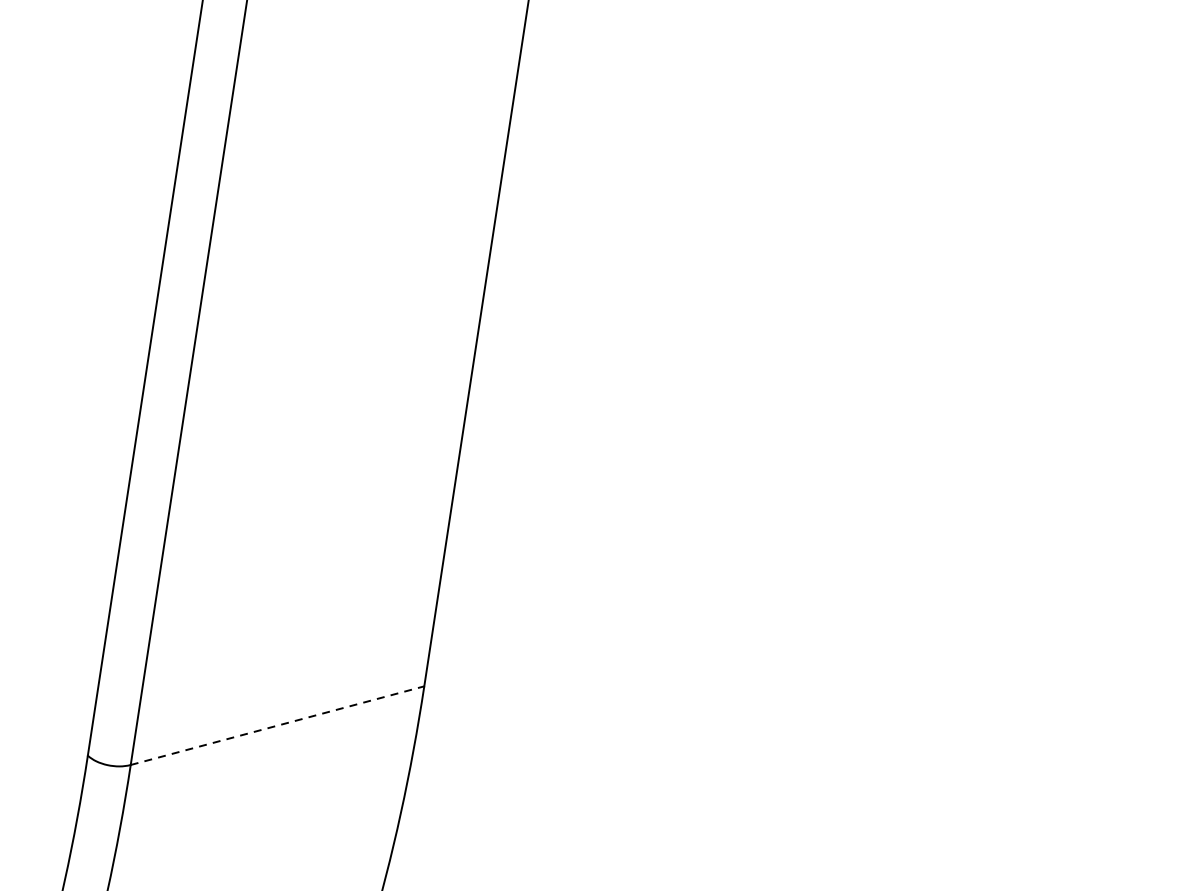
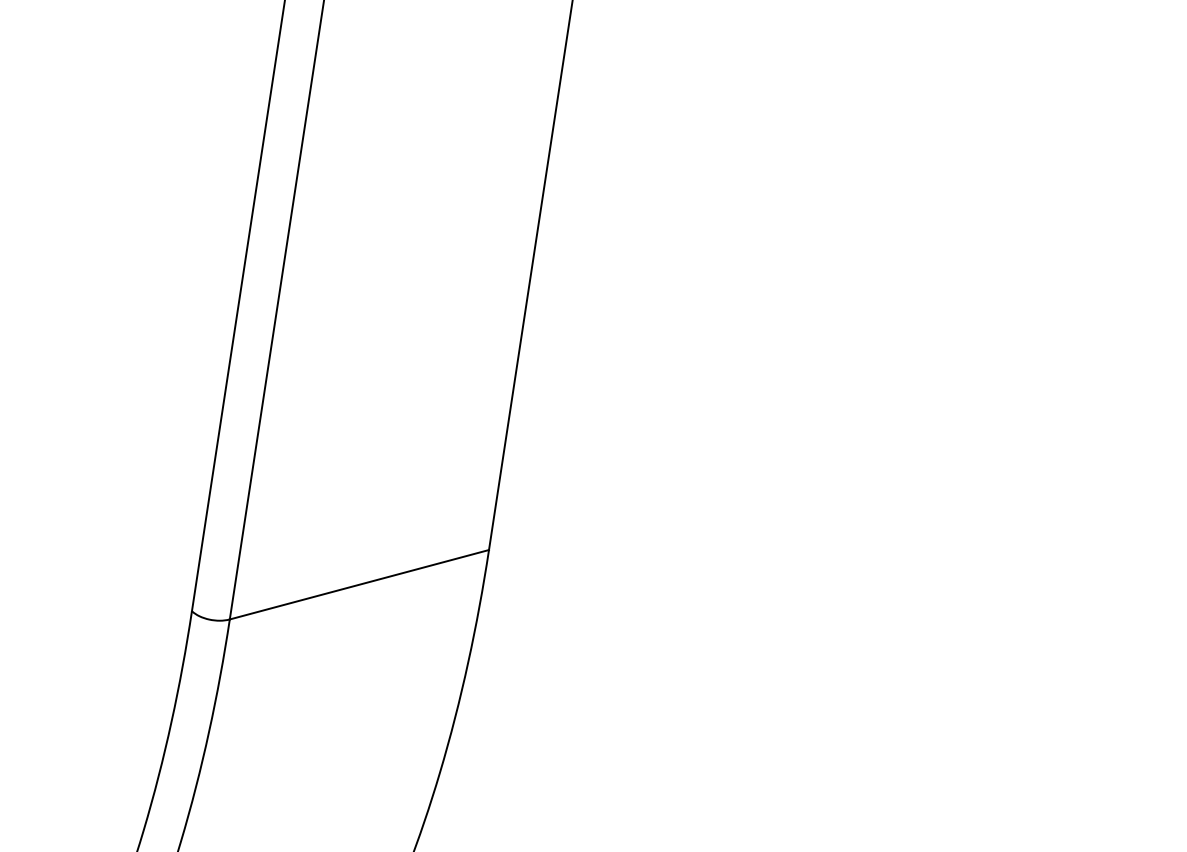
line: (277, 725) -> (359, 584), dashed -> solid

